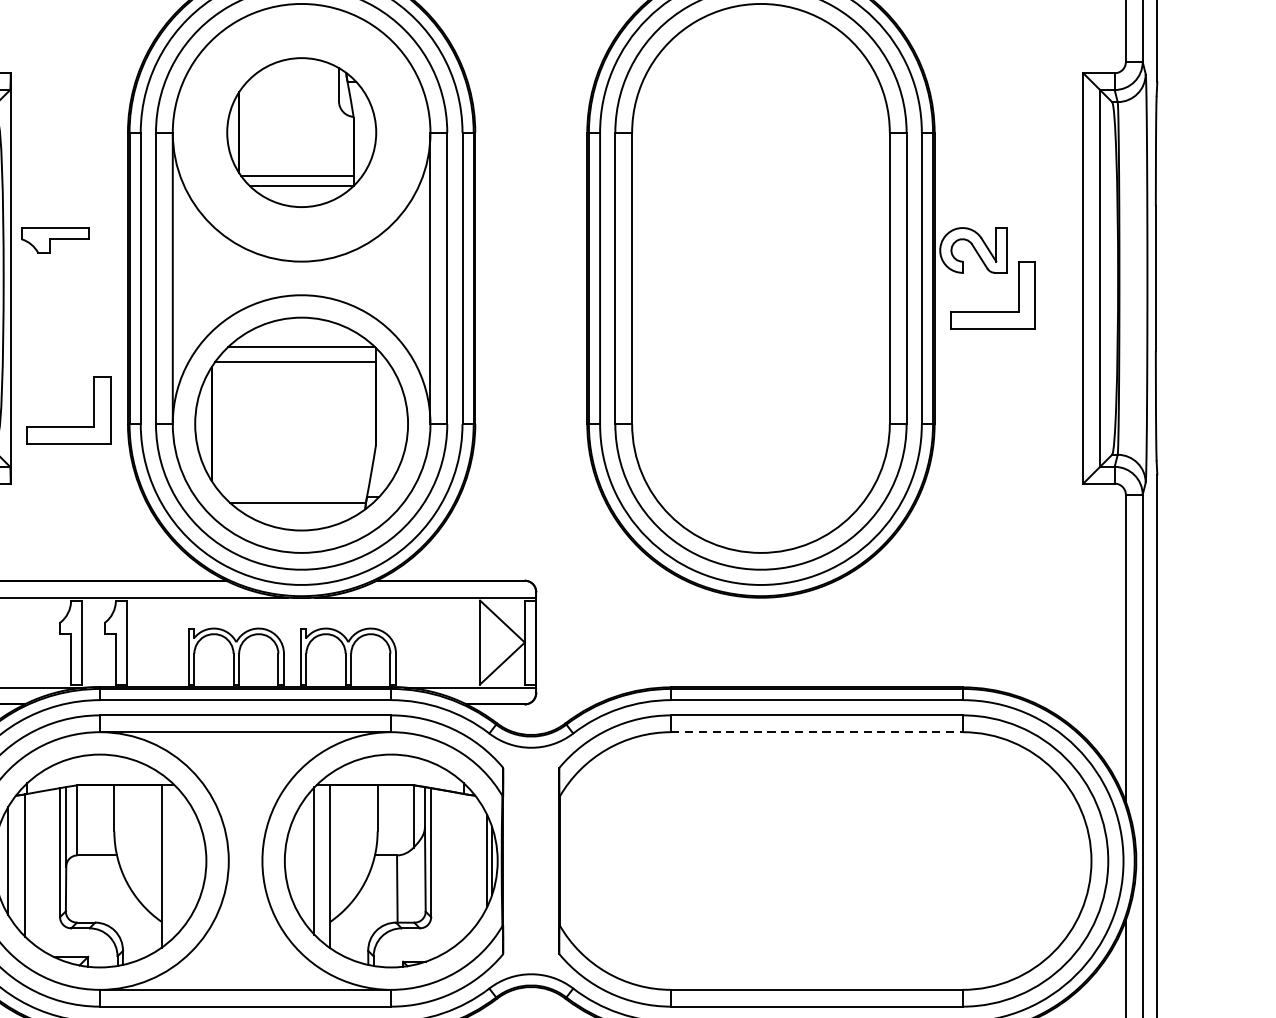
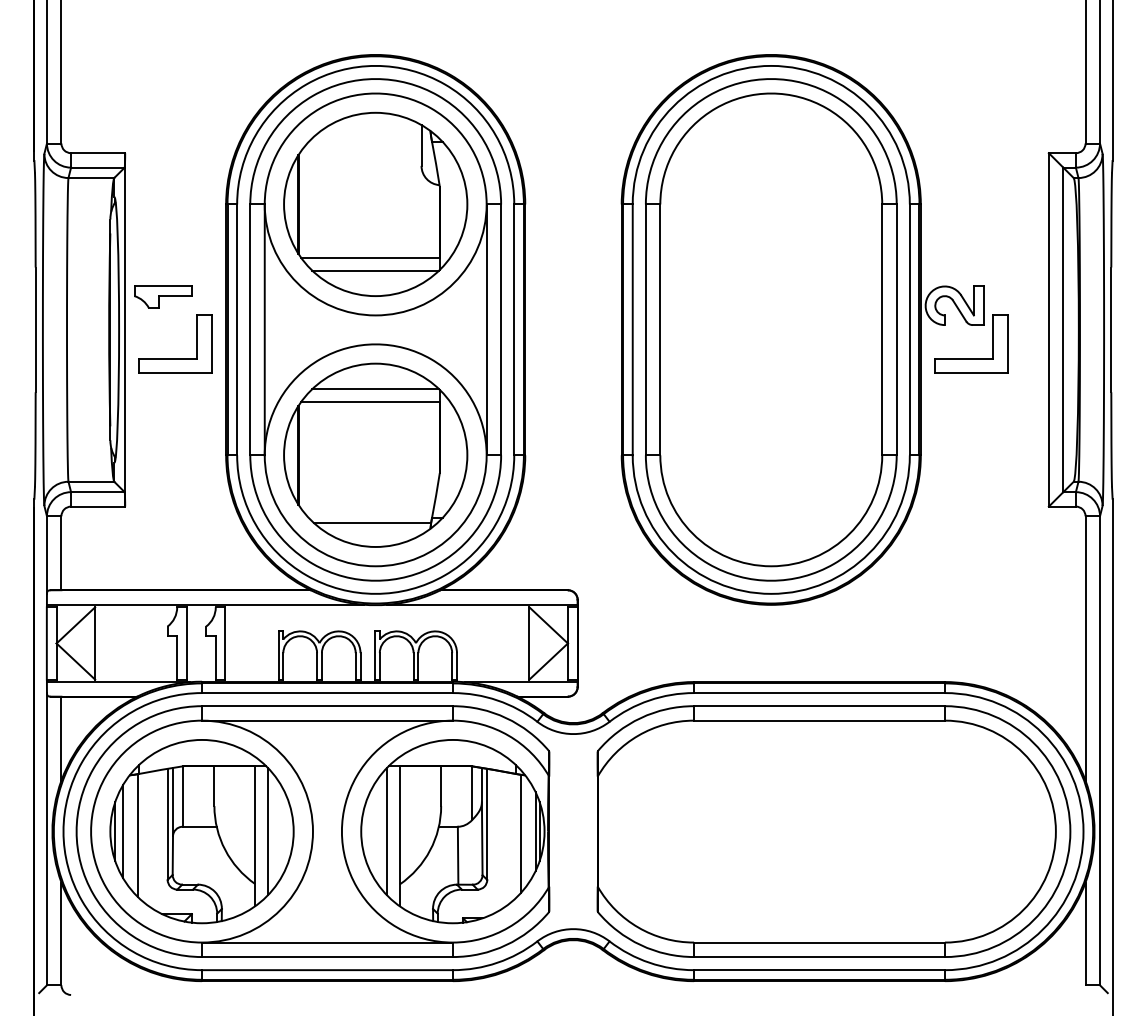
part: (301, 131) -> (375, 203), size x1.43
part: (69, 426) -> (175, 358), moved
line: (818, 732) -> (820, 720), dashed -> solid
line: (177, 860) -> (268, 831), added
line: (469, 863) -> (520, 833), added

